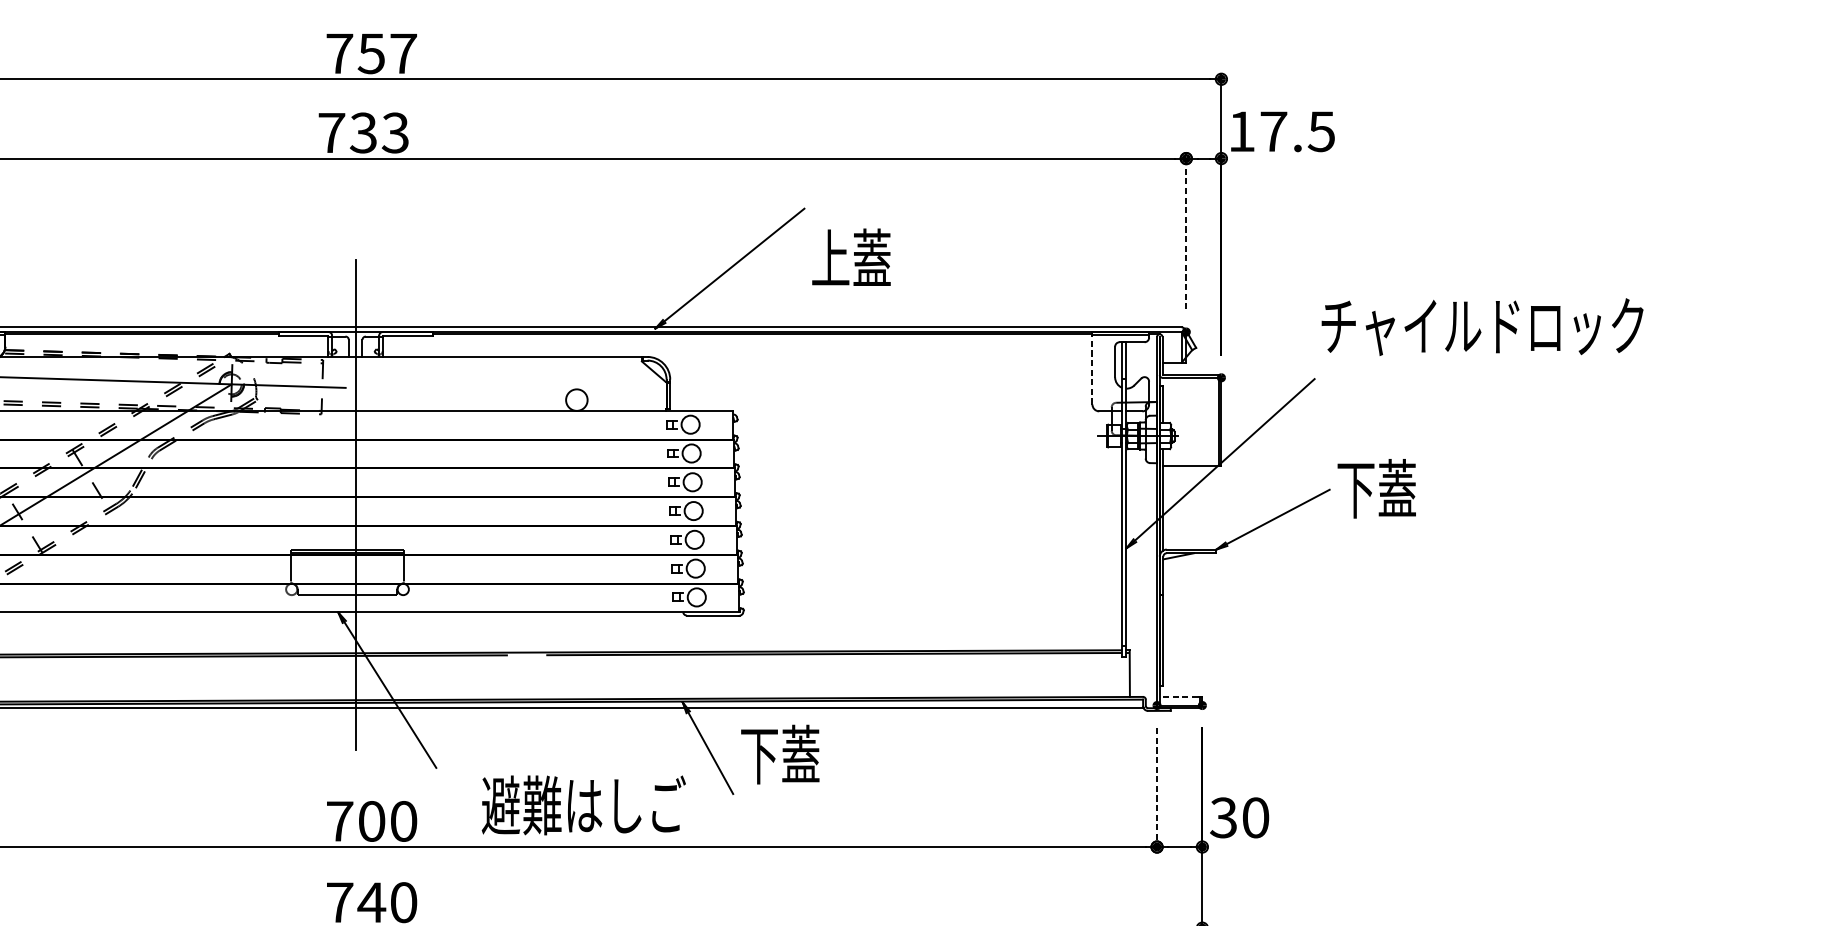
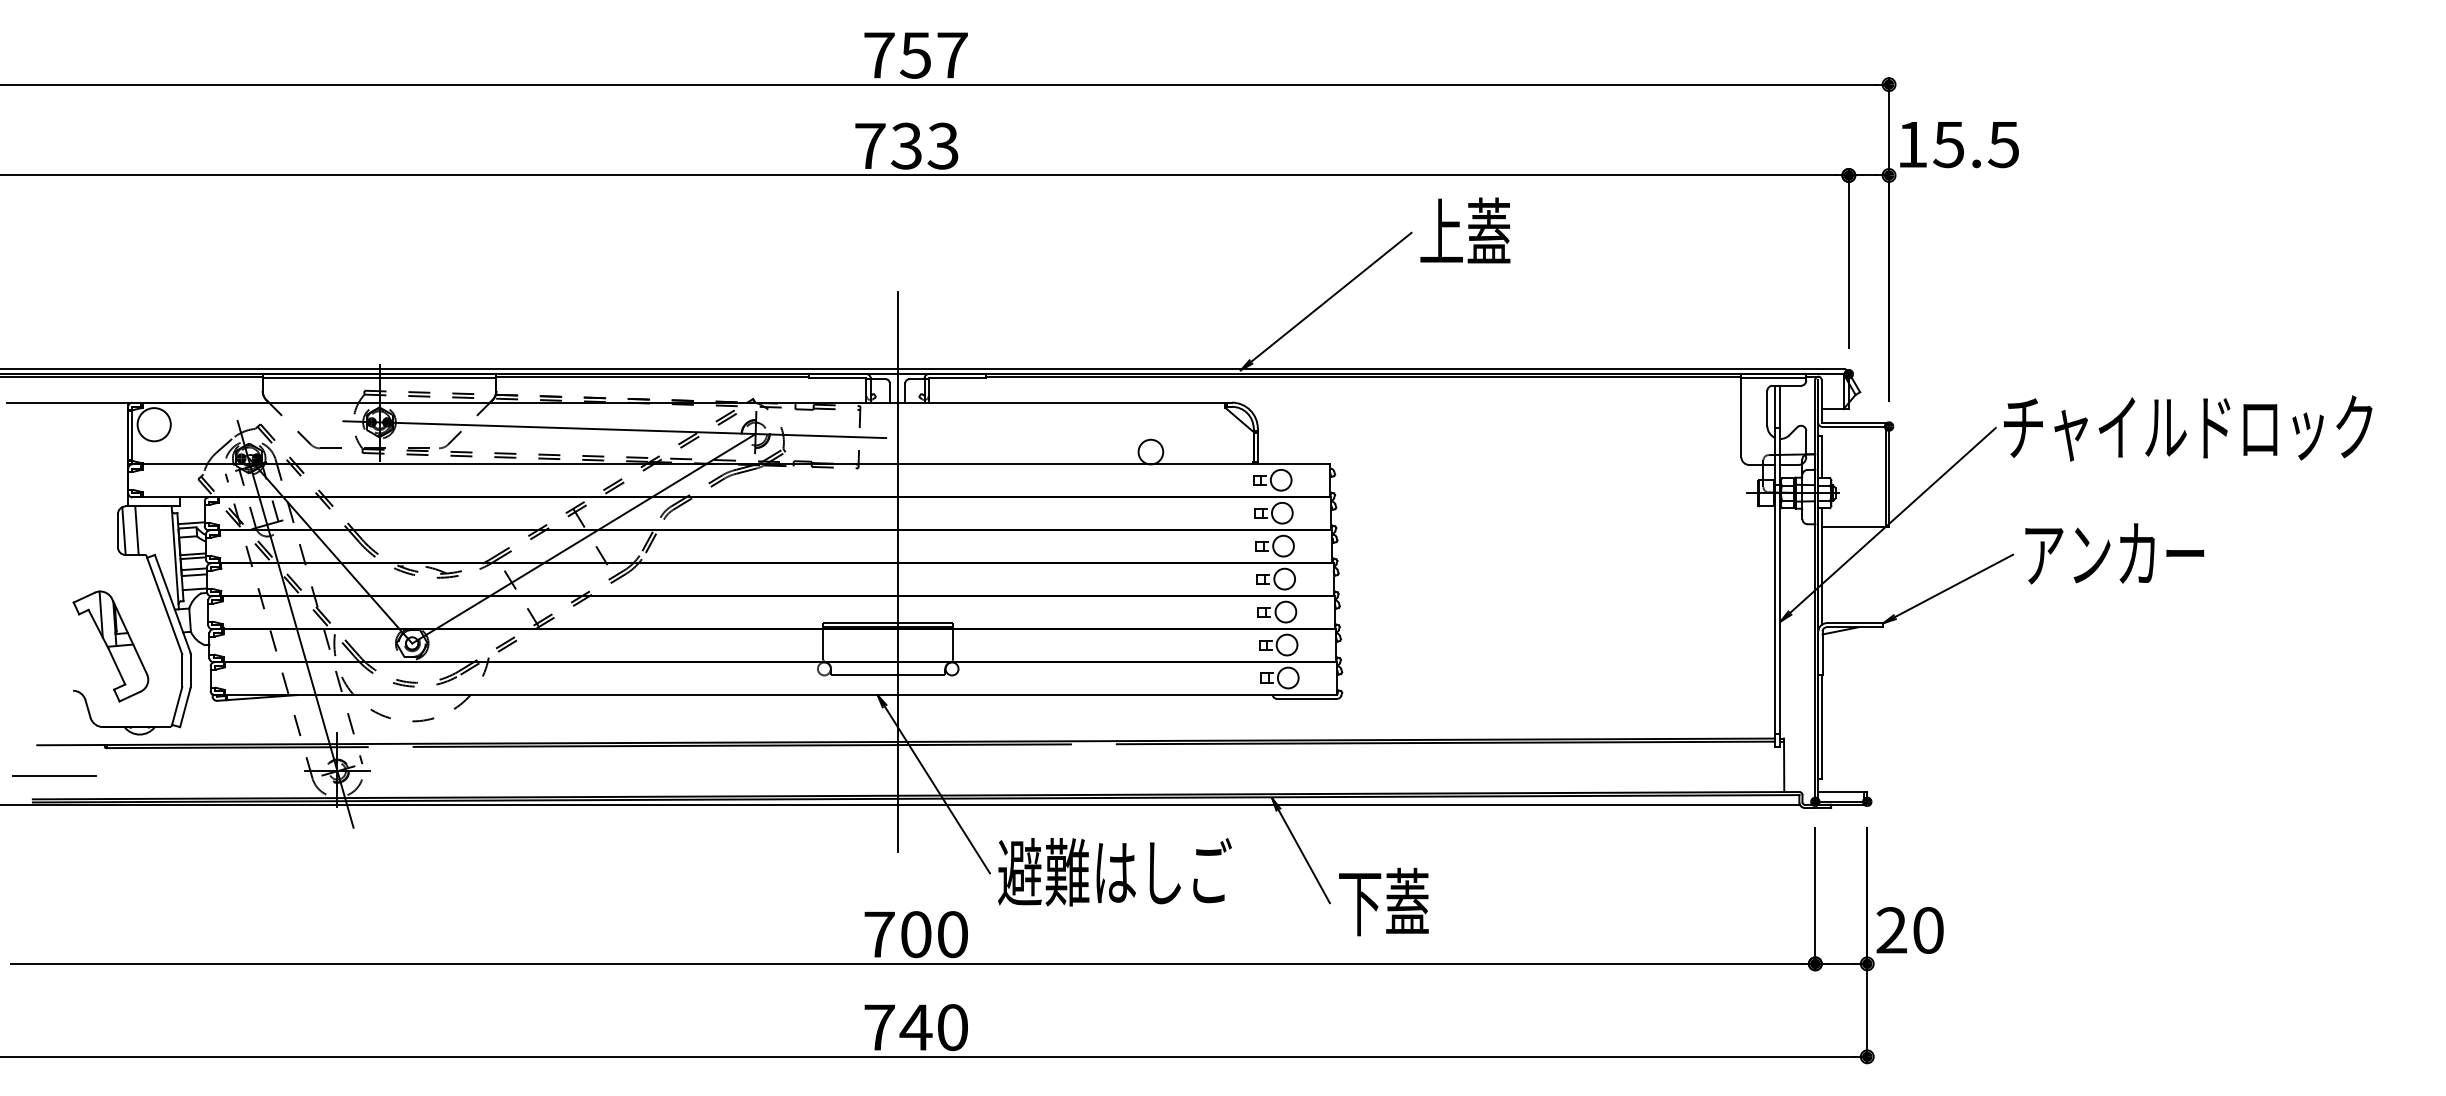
text: (1273, 132) -> (1948, 145), 17.5 -> 15.5
line: (1186, 231) -> (1848, 258), dashed -> solid
text: (851, 257) -> (1465, 230), moved
text: (1482, 327) -> (2188, 428), moved
line: (1092, 368) -> (1741, 415), dashed -> solid
text: (1417, 488) -> (2113, 553), 下蓋 -> アンカー
line: (1179, 696) -> (1840, 791), dashed -> solid
text: (779, 754) -> (1383, 901), moved
line: (1157, 790) -> (1815, 899), dashed -> solid
text: (583, 805) -> (1114, 872), moved
text: (1223, 817) -> (1891, 930), 30 -> 20

